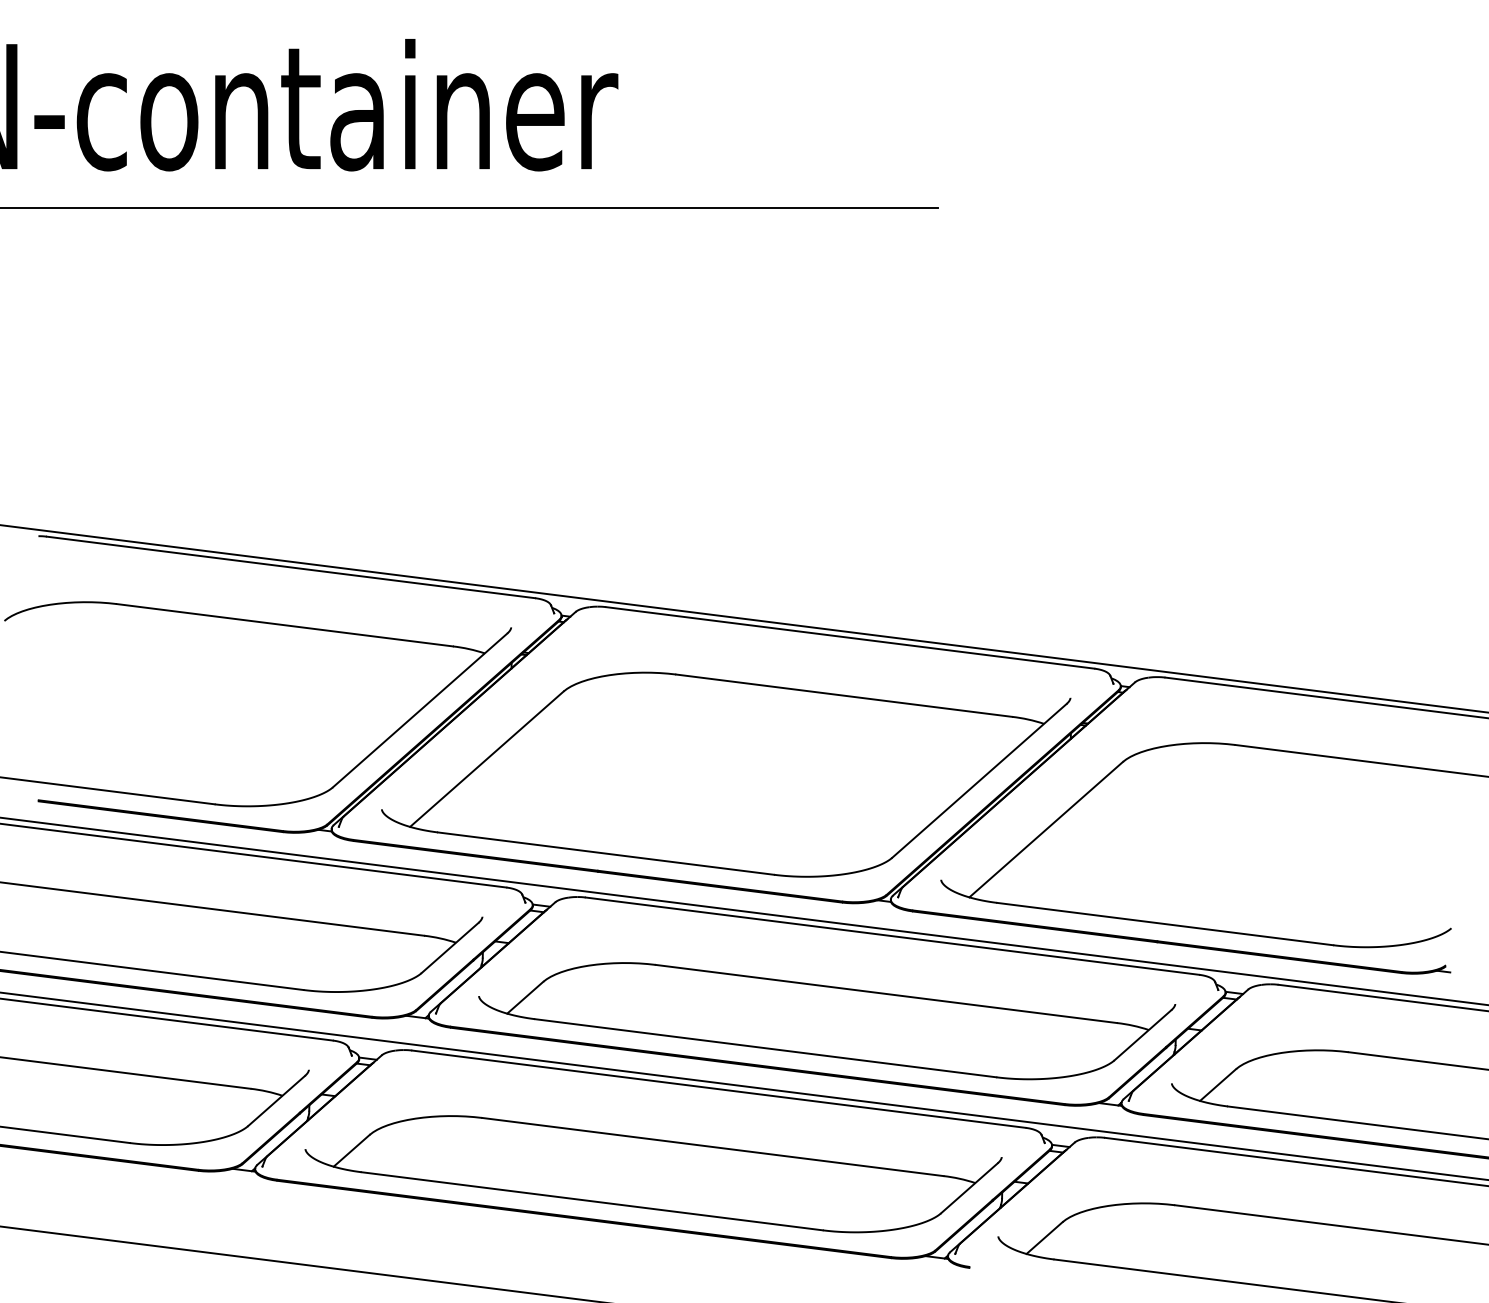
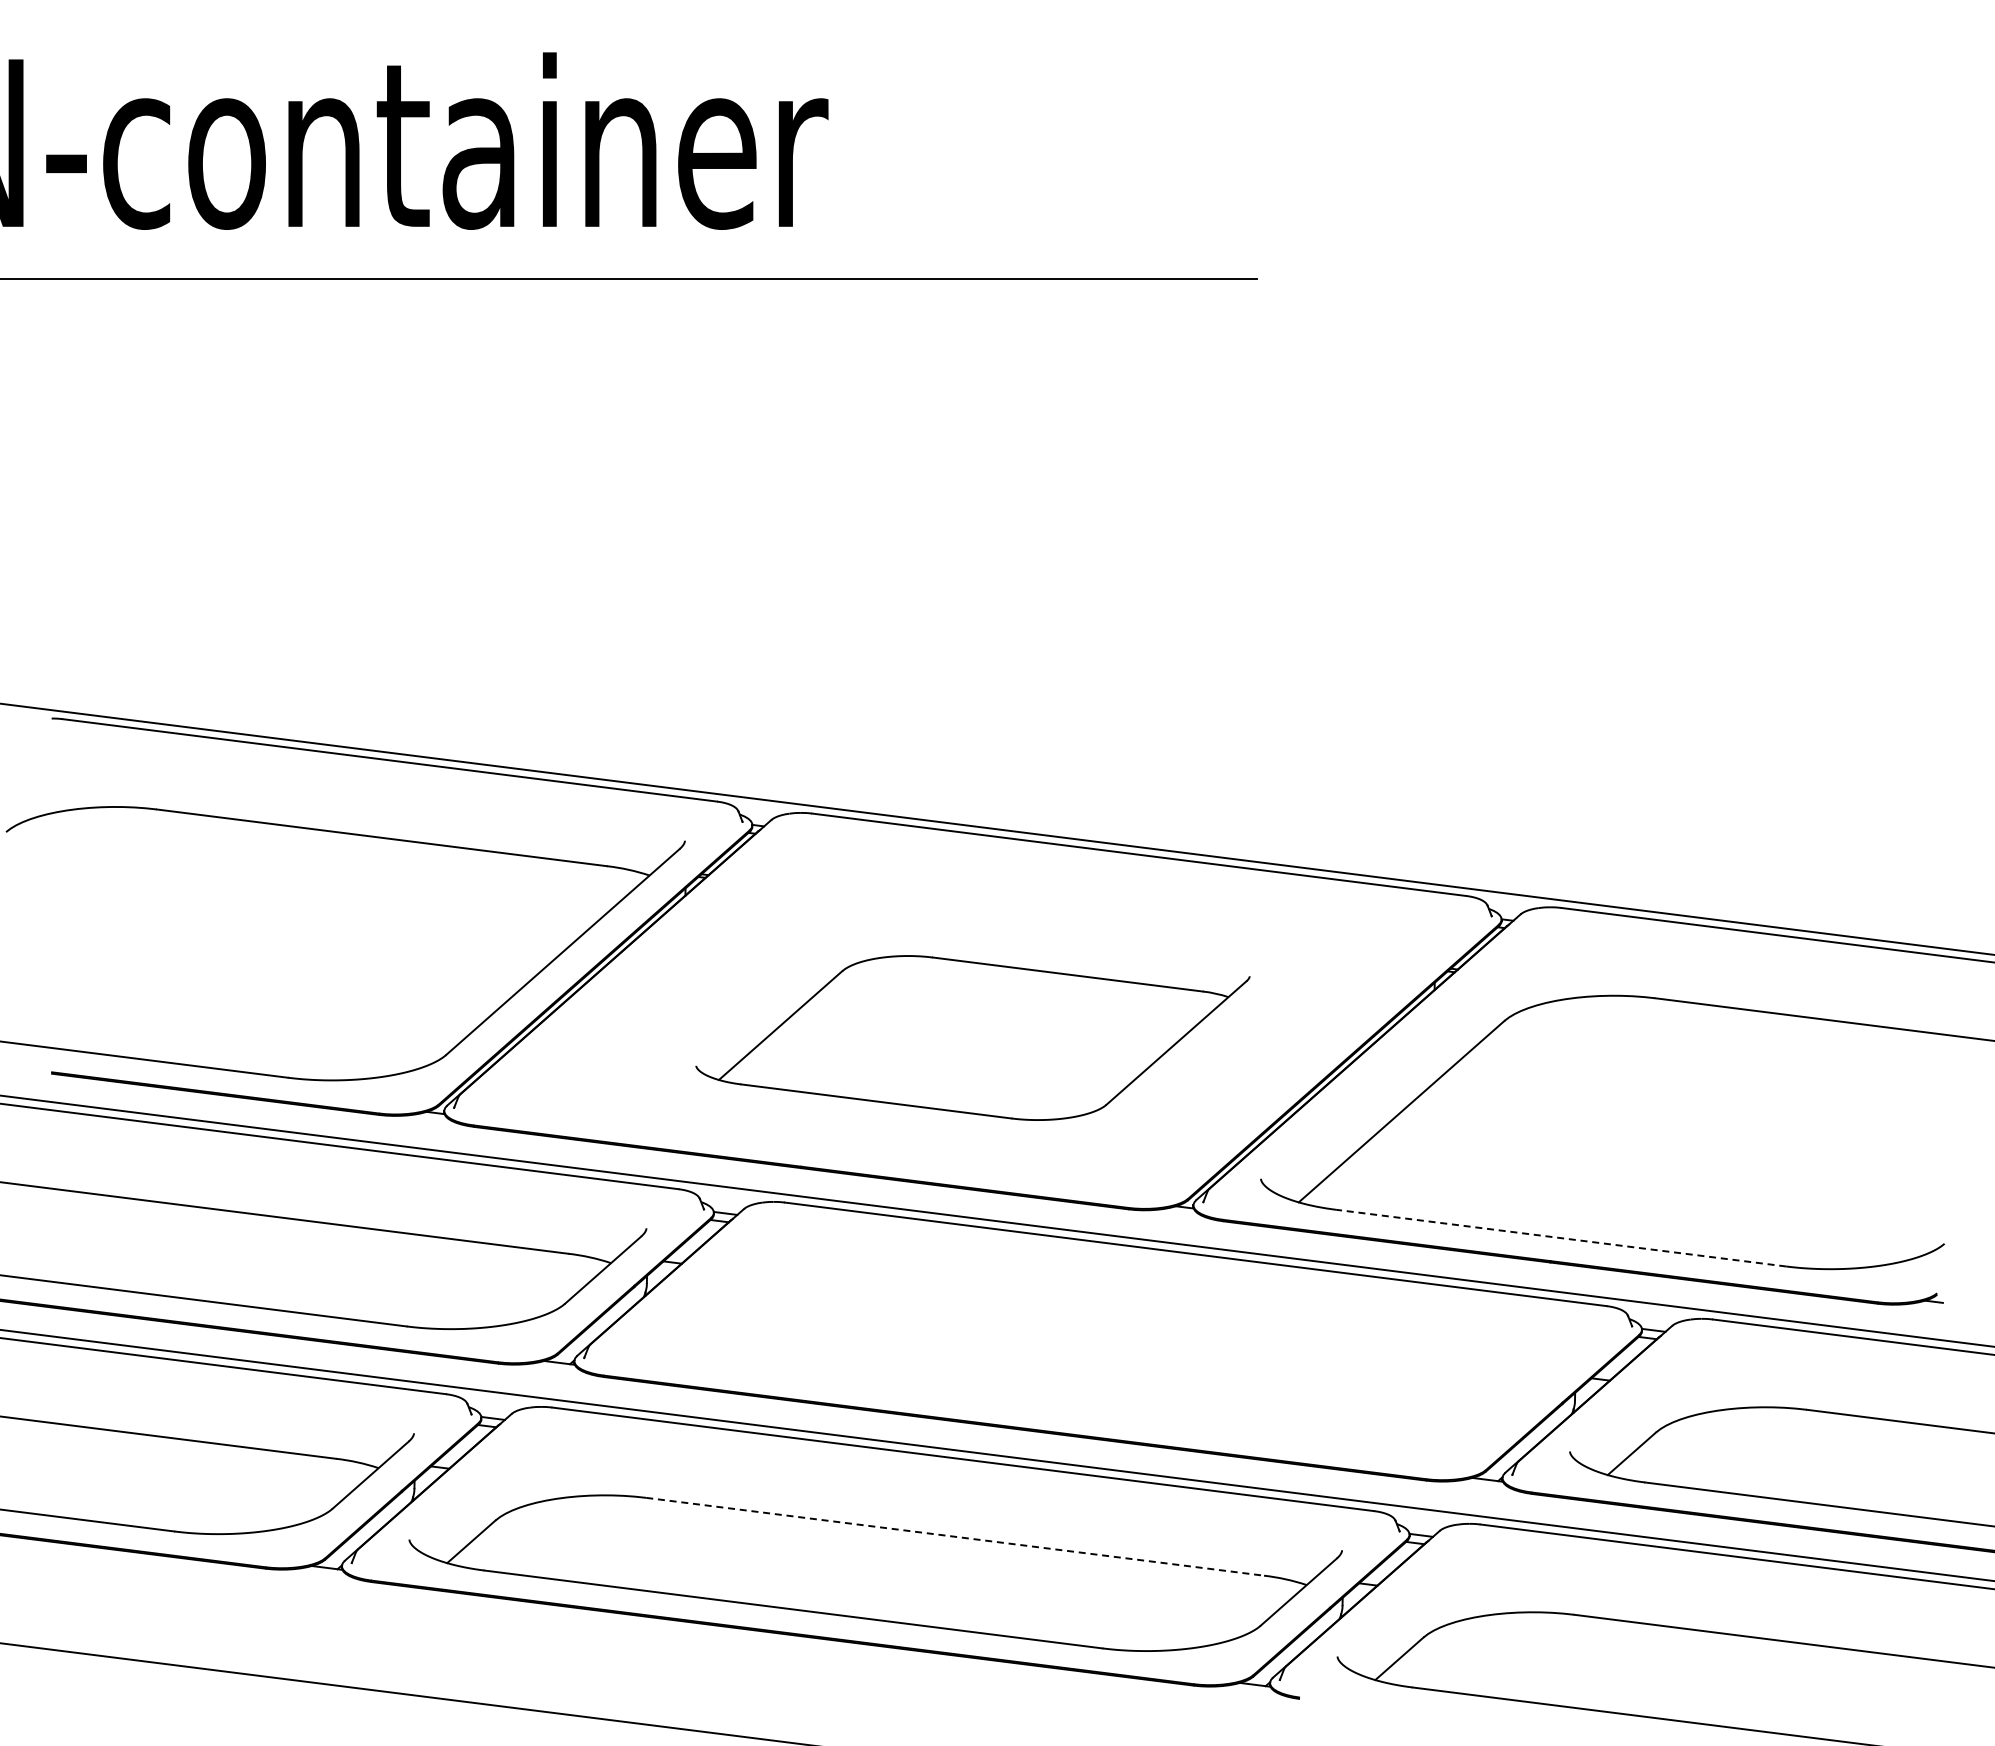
part: (725, 774) -> (972, 1037), size x0.6
line: (1165, 924) -> (1561, 1238), solid -> dashed
part: (827, 1020) -> (1108, 1367), removed
line: (713, 1146) -> (955, 1536), solid -> dashed

